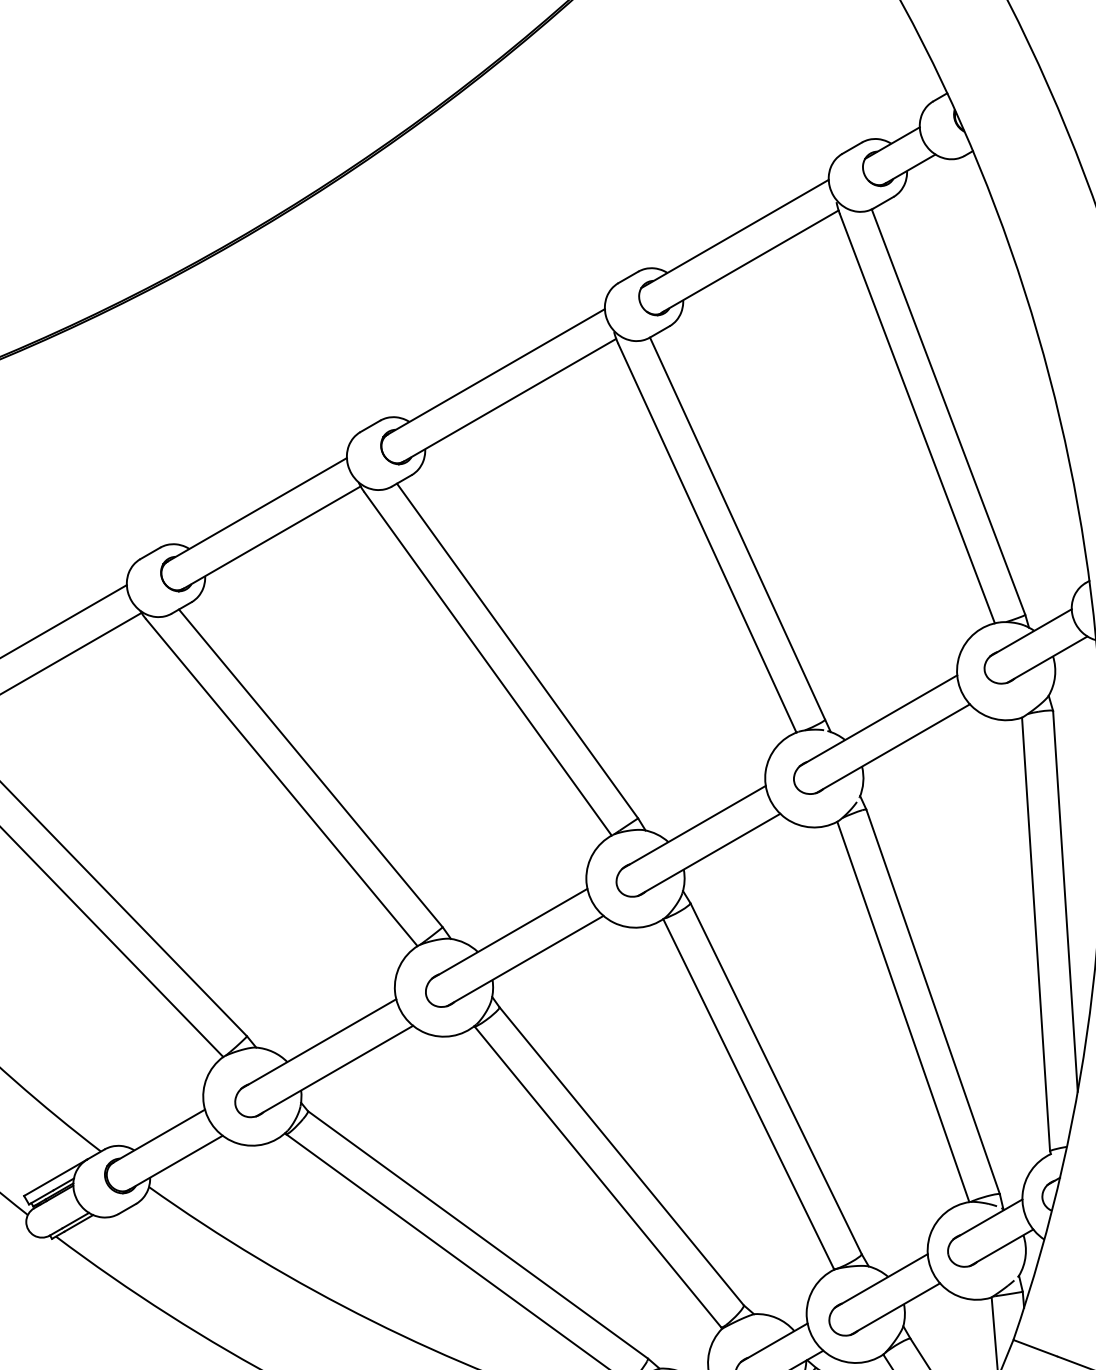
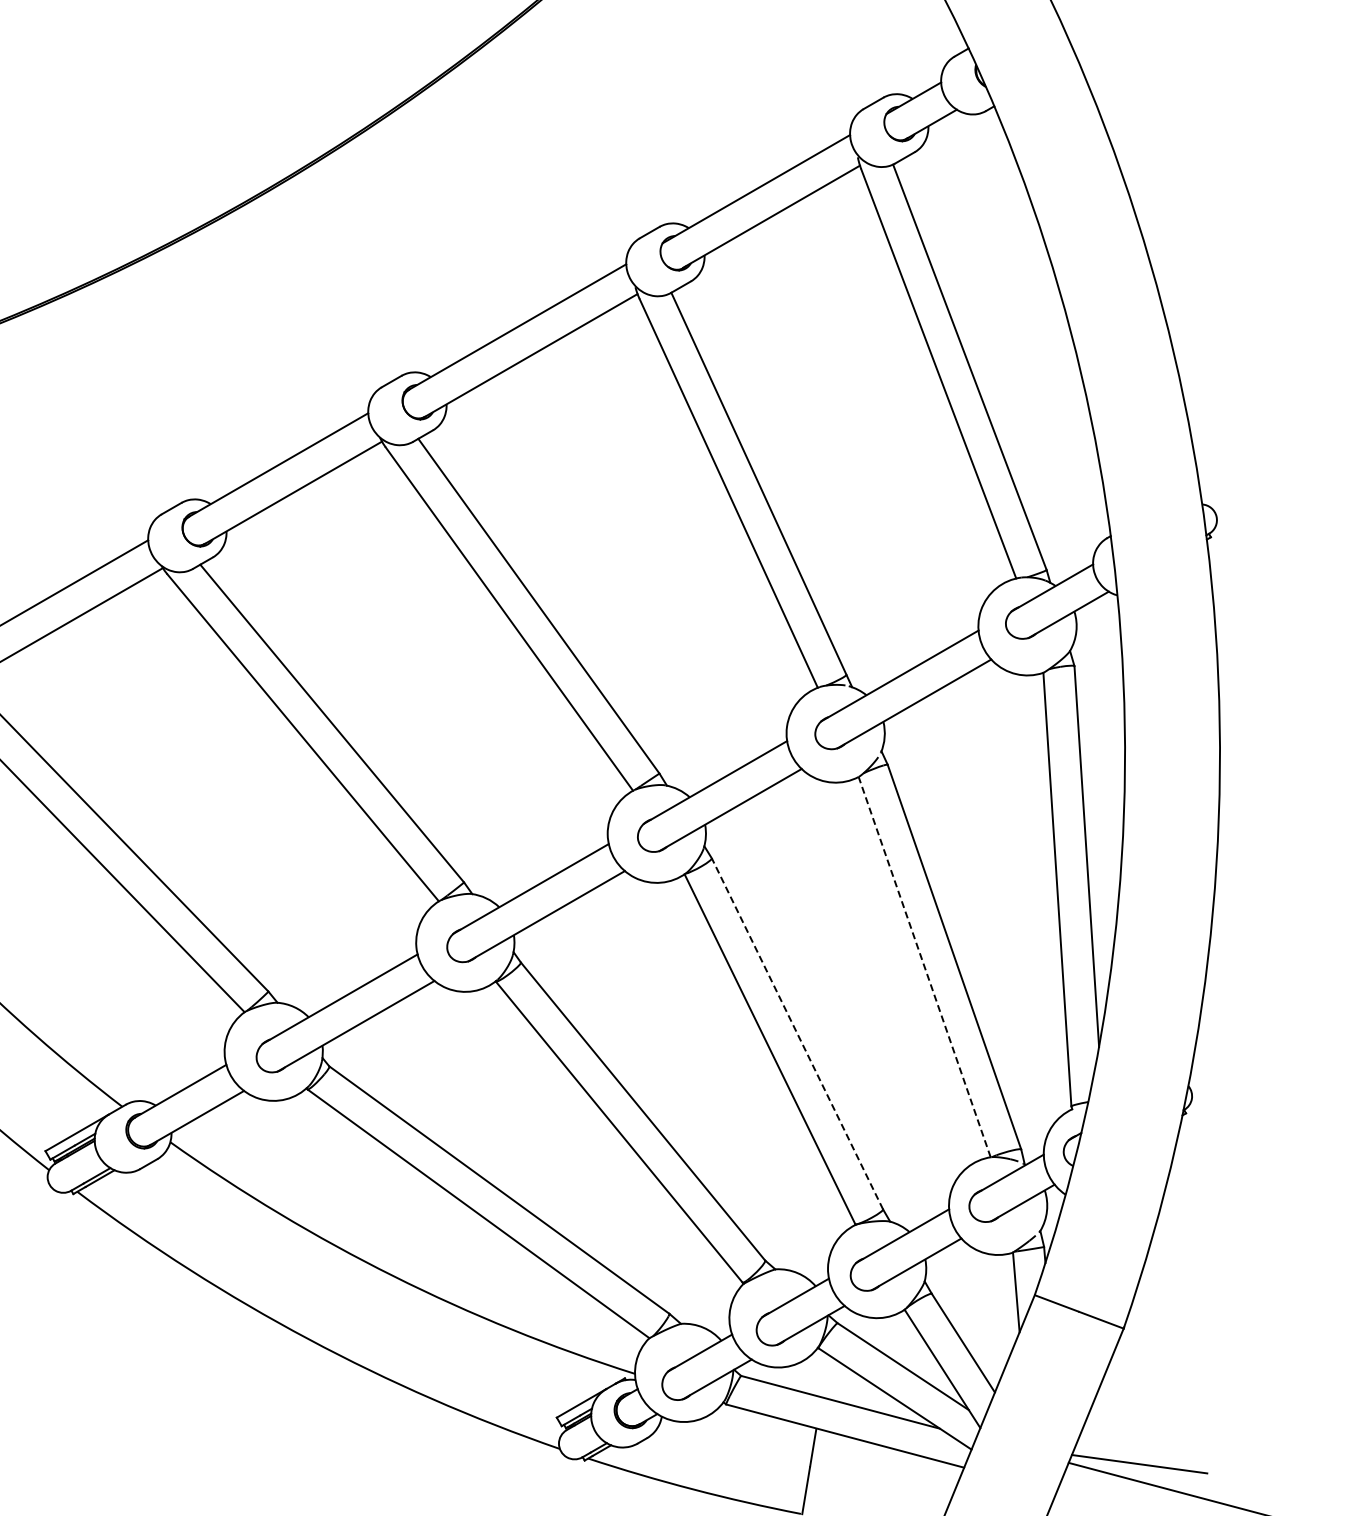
line: (903, 1011) -> (924, 966), solid -> dashed
line: (776, 1078) -> (797, 1033), solid -> dashed

